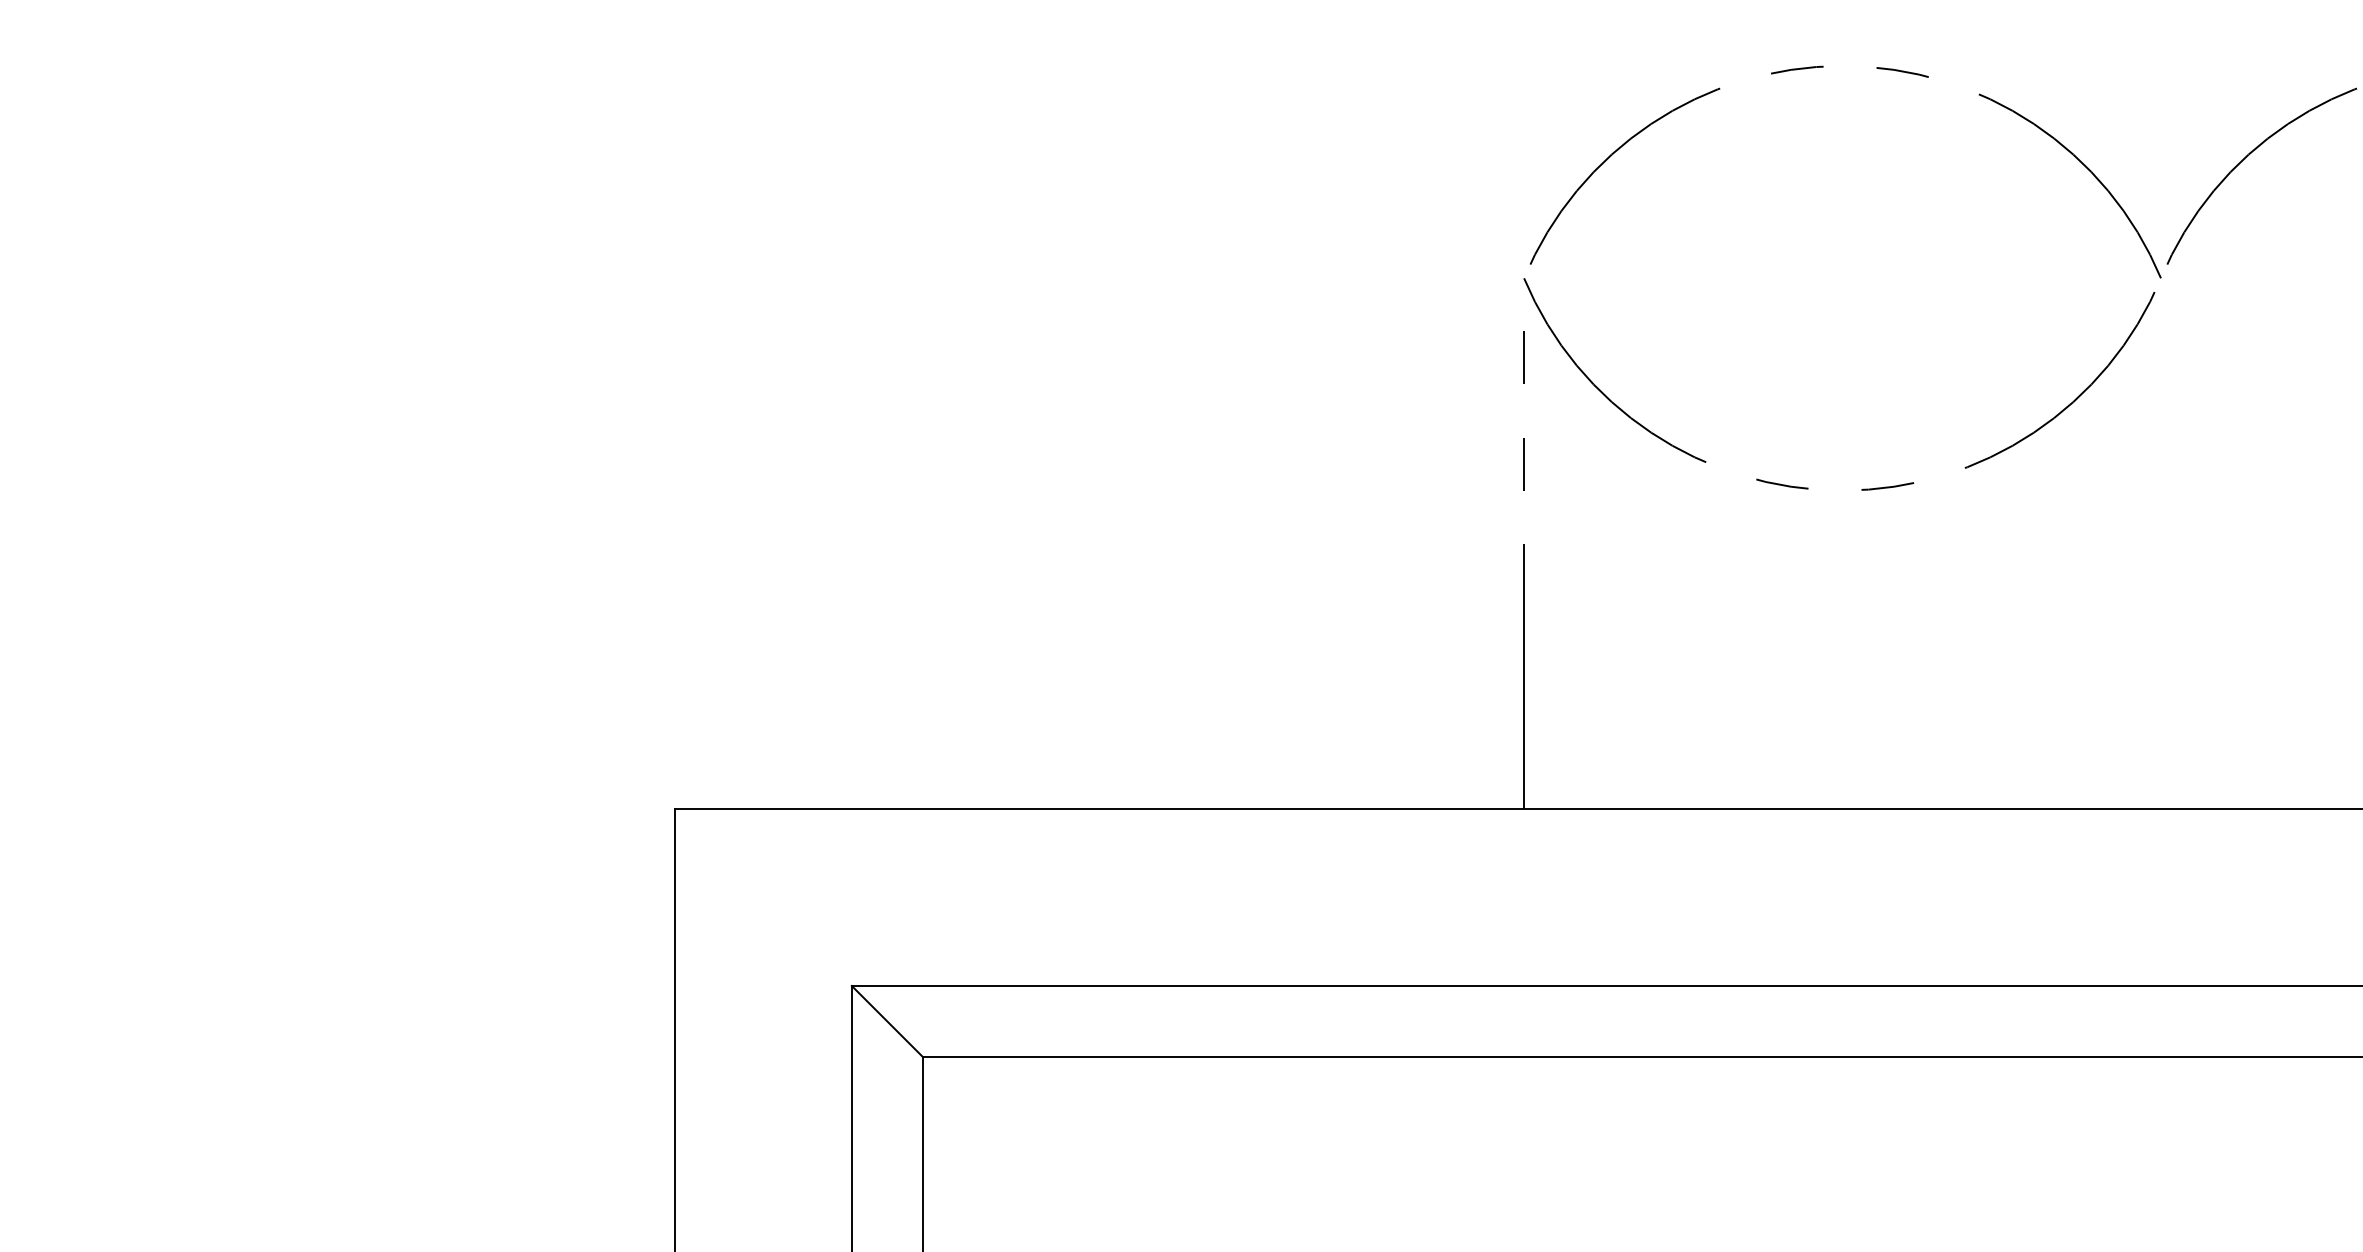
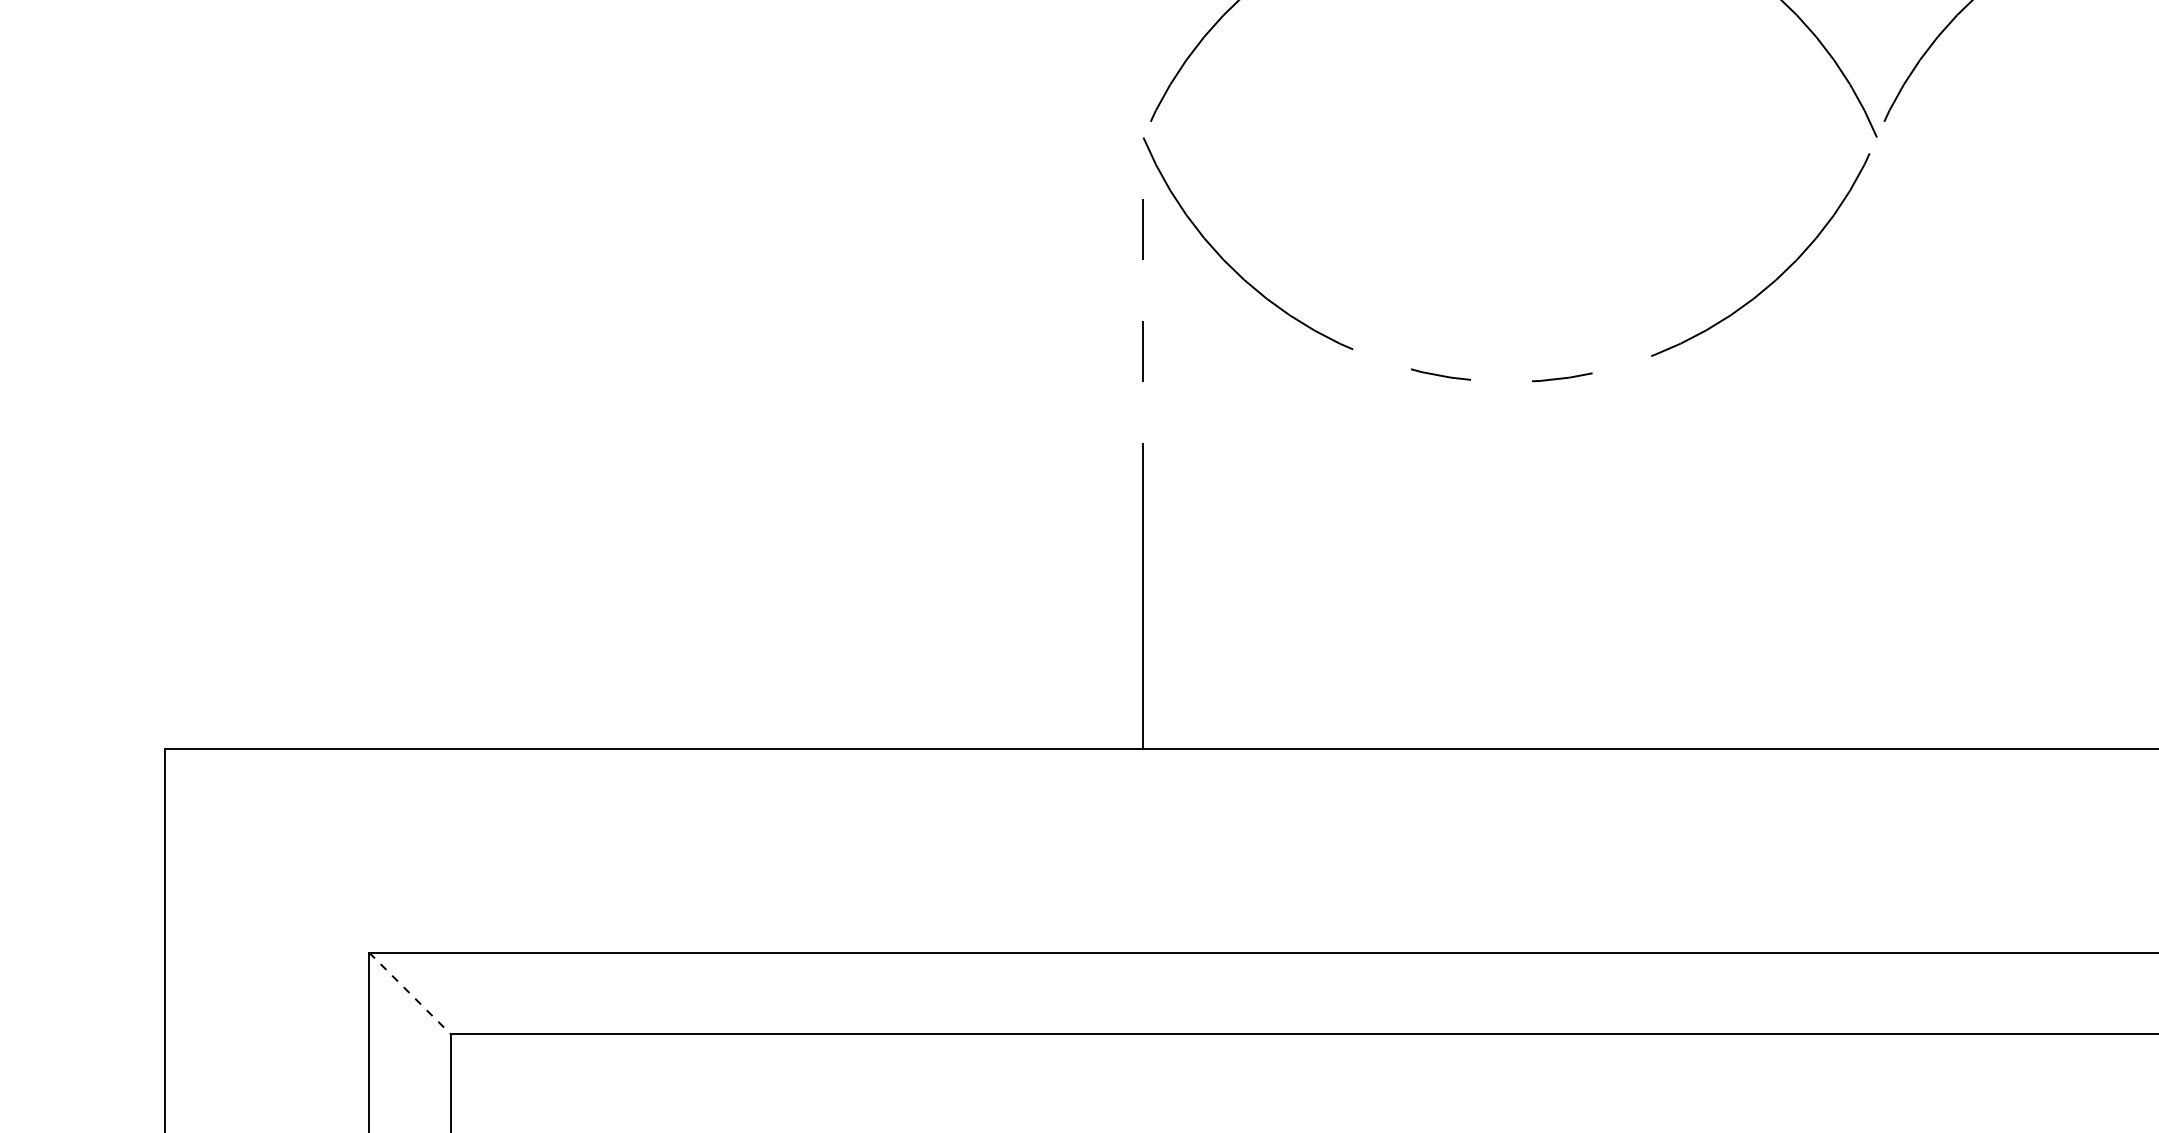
line: (887, 1021) -> (410, 993), solid -> dashed

